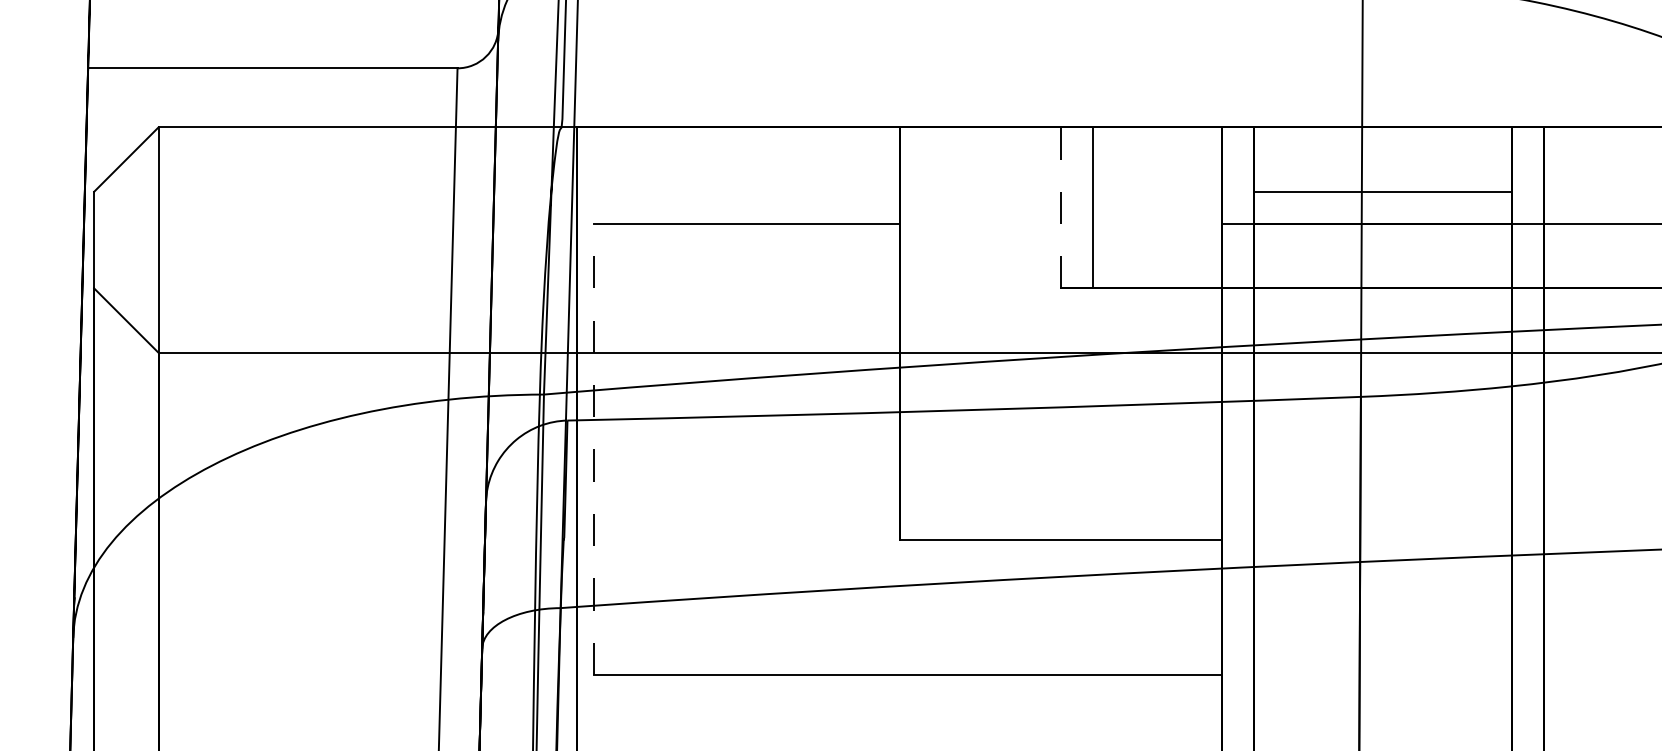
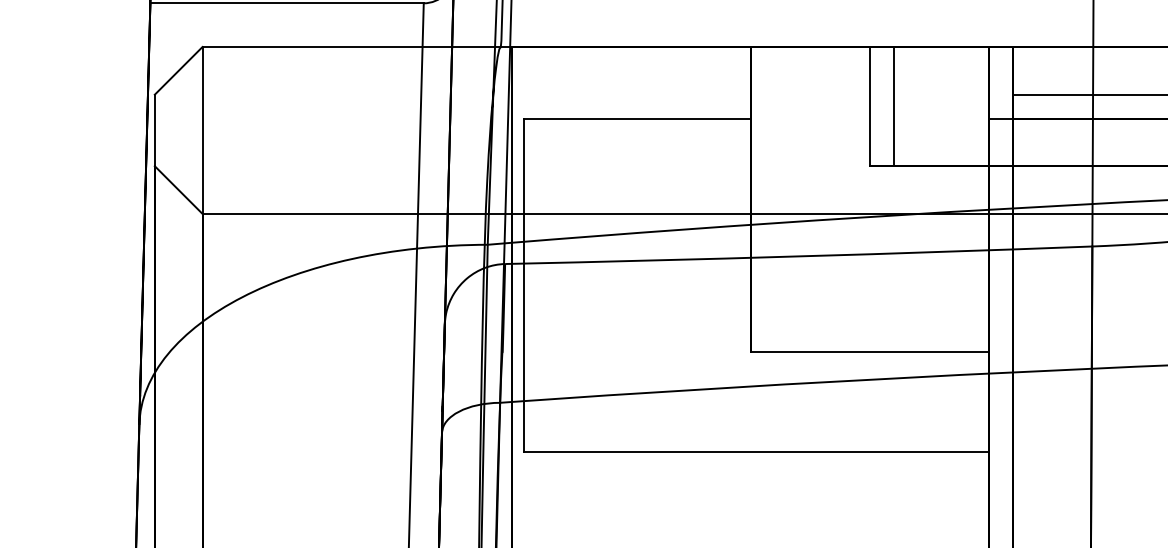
line: (1060, 207) -> (870, 106), dashed -> solid
line: (593, 449) -> (524, 285), dashed -> solid

